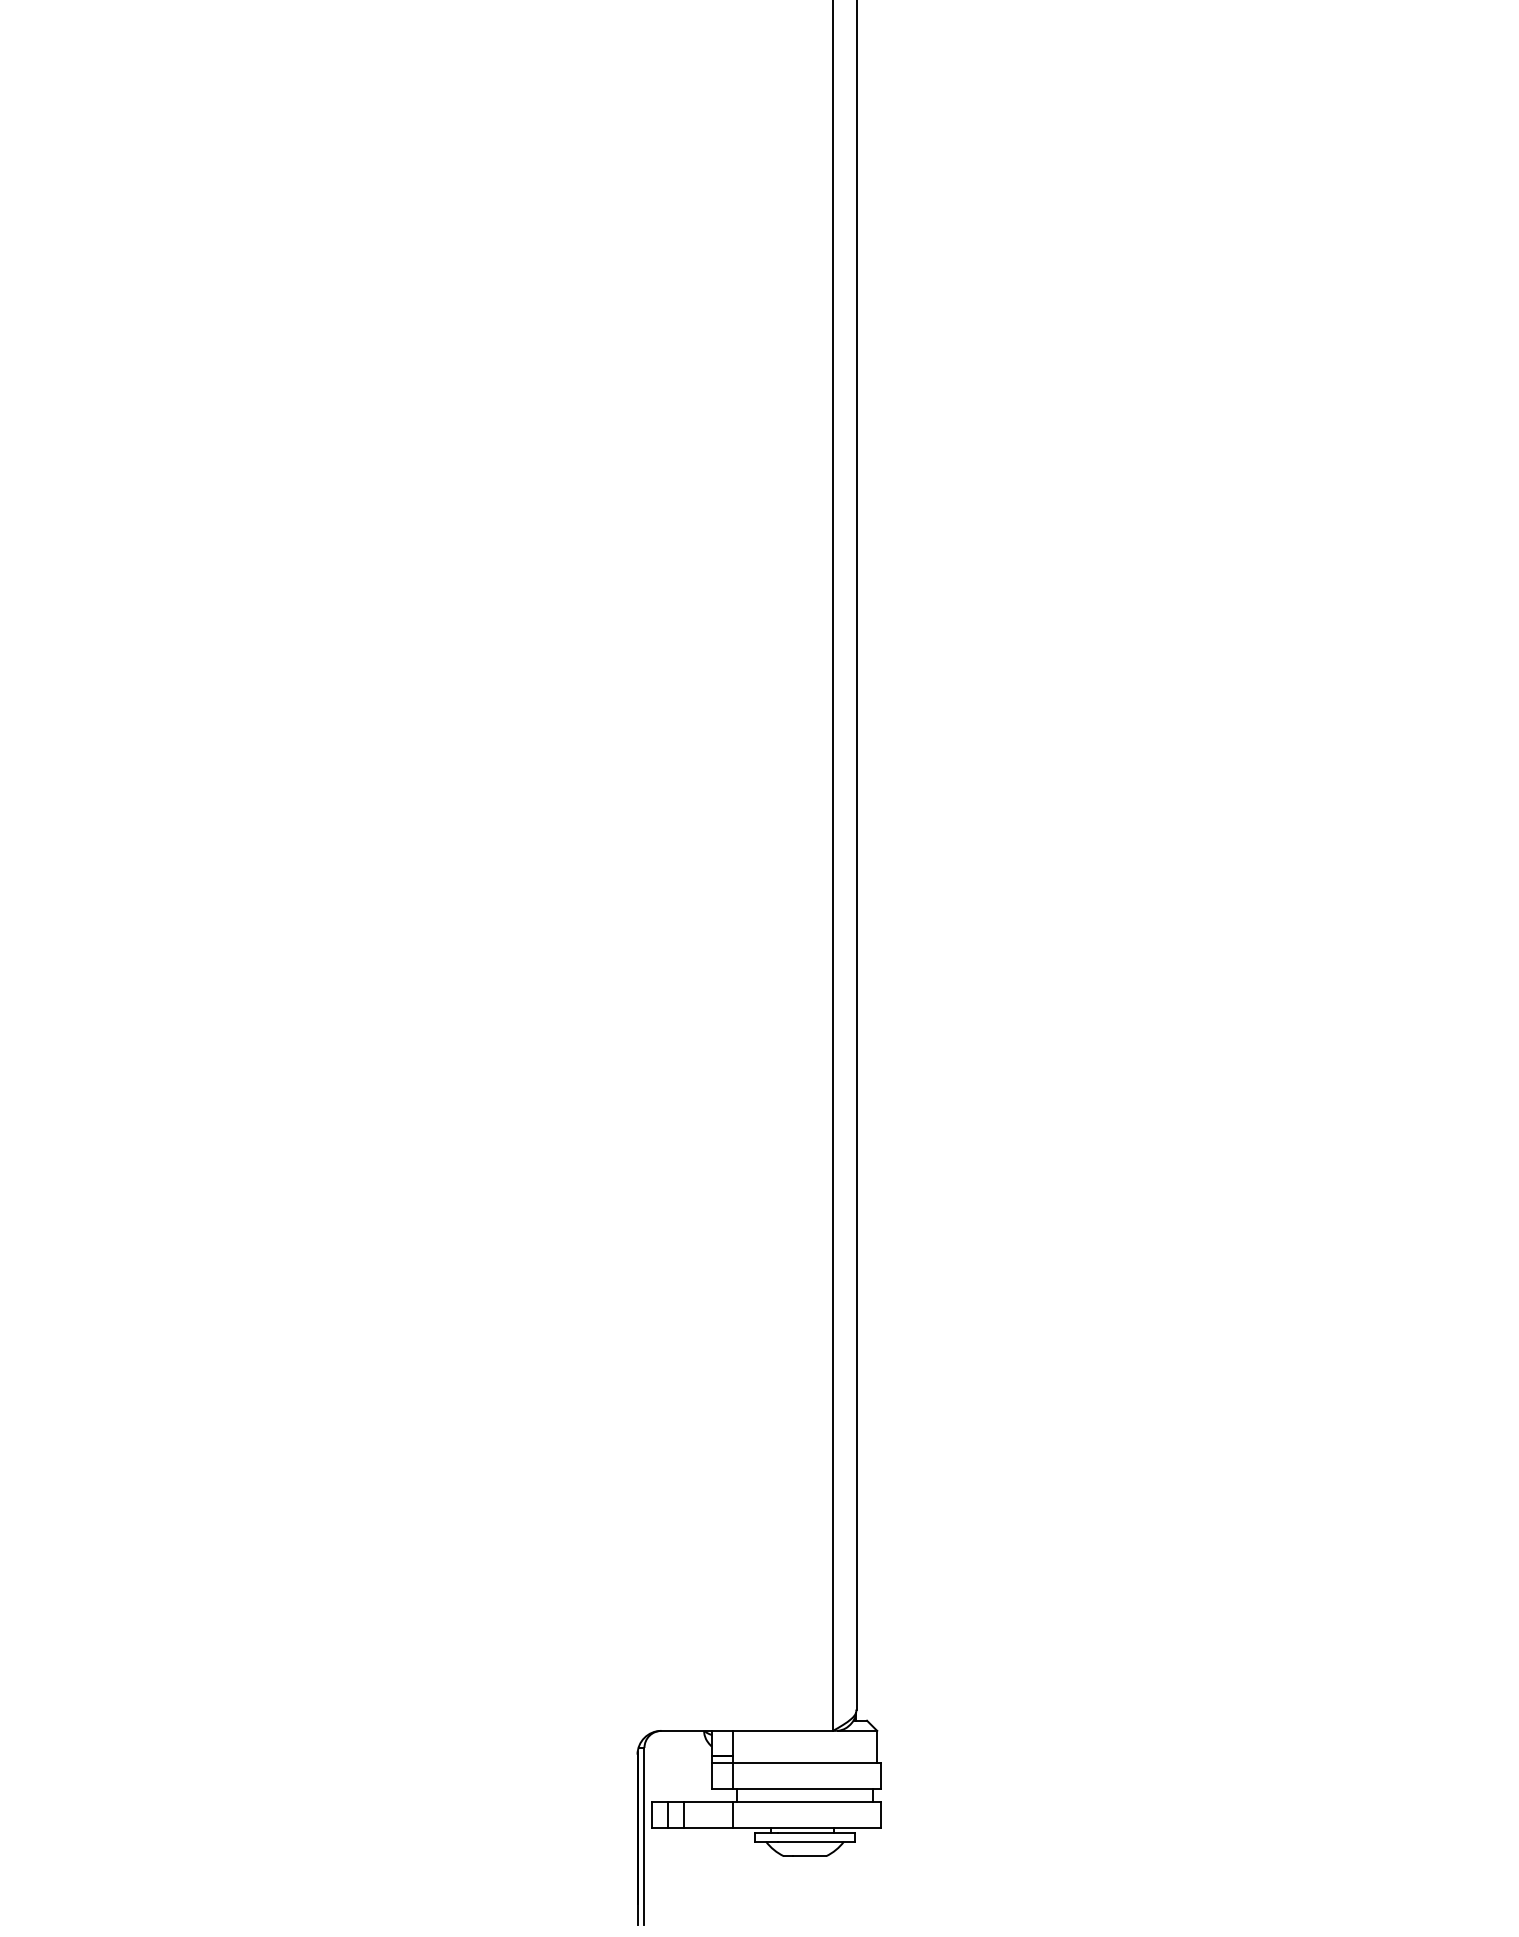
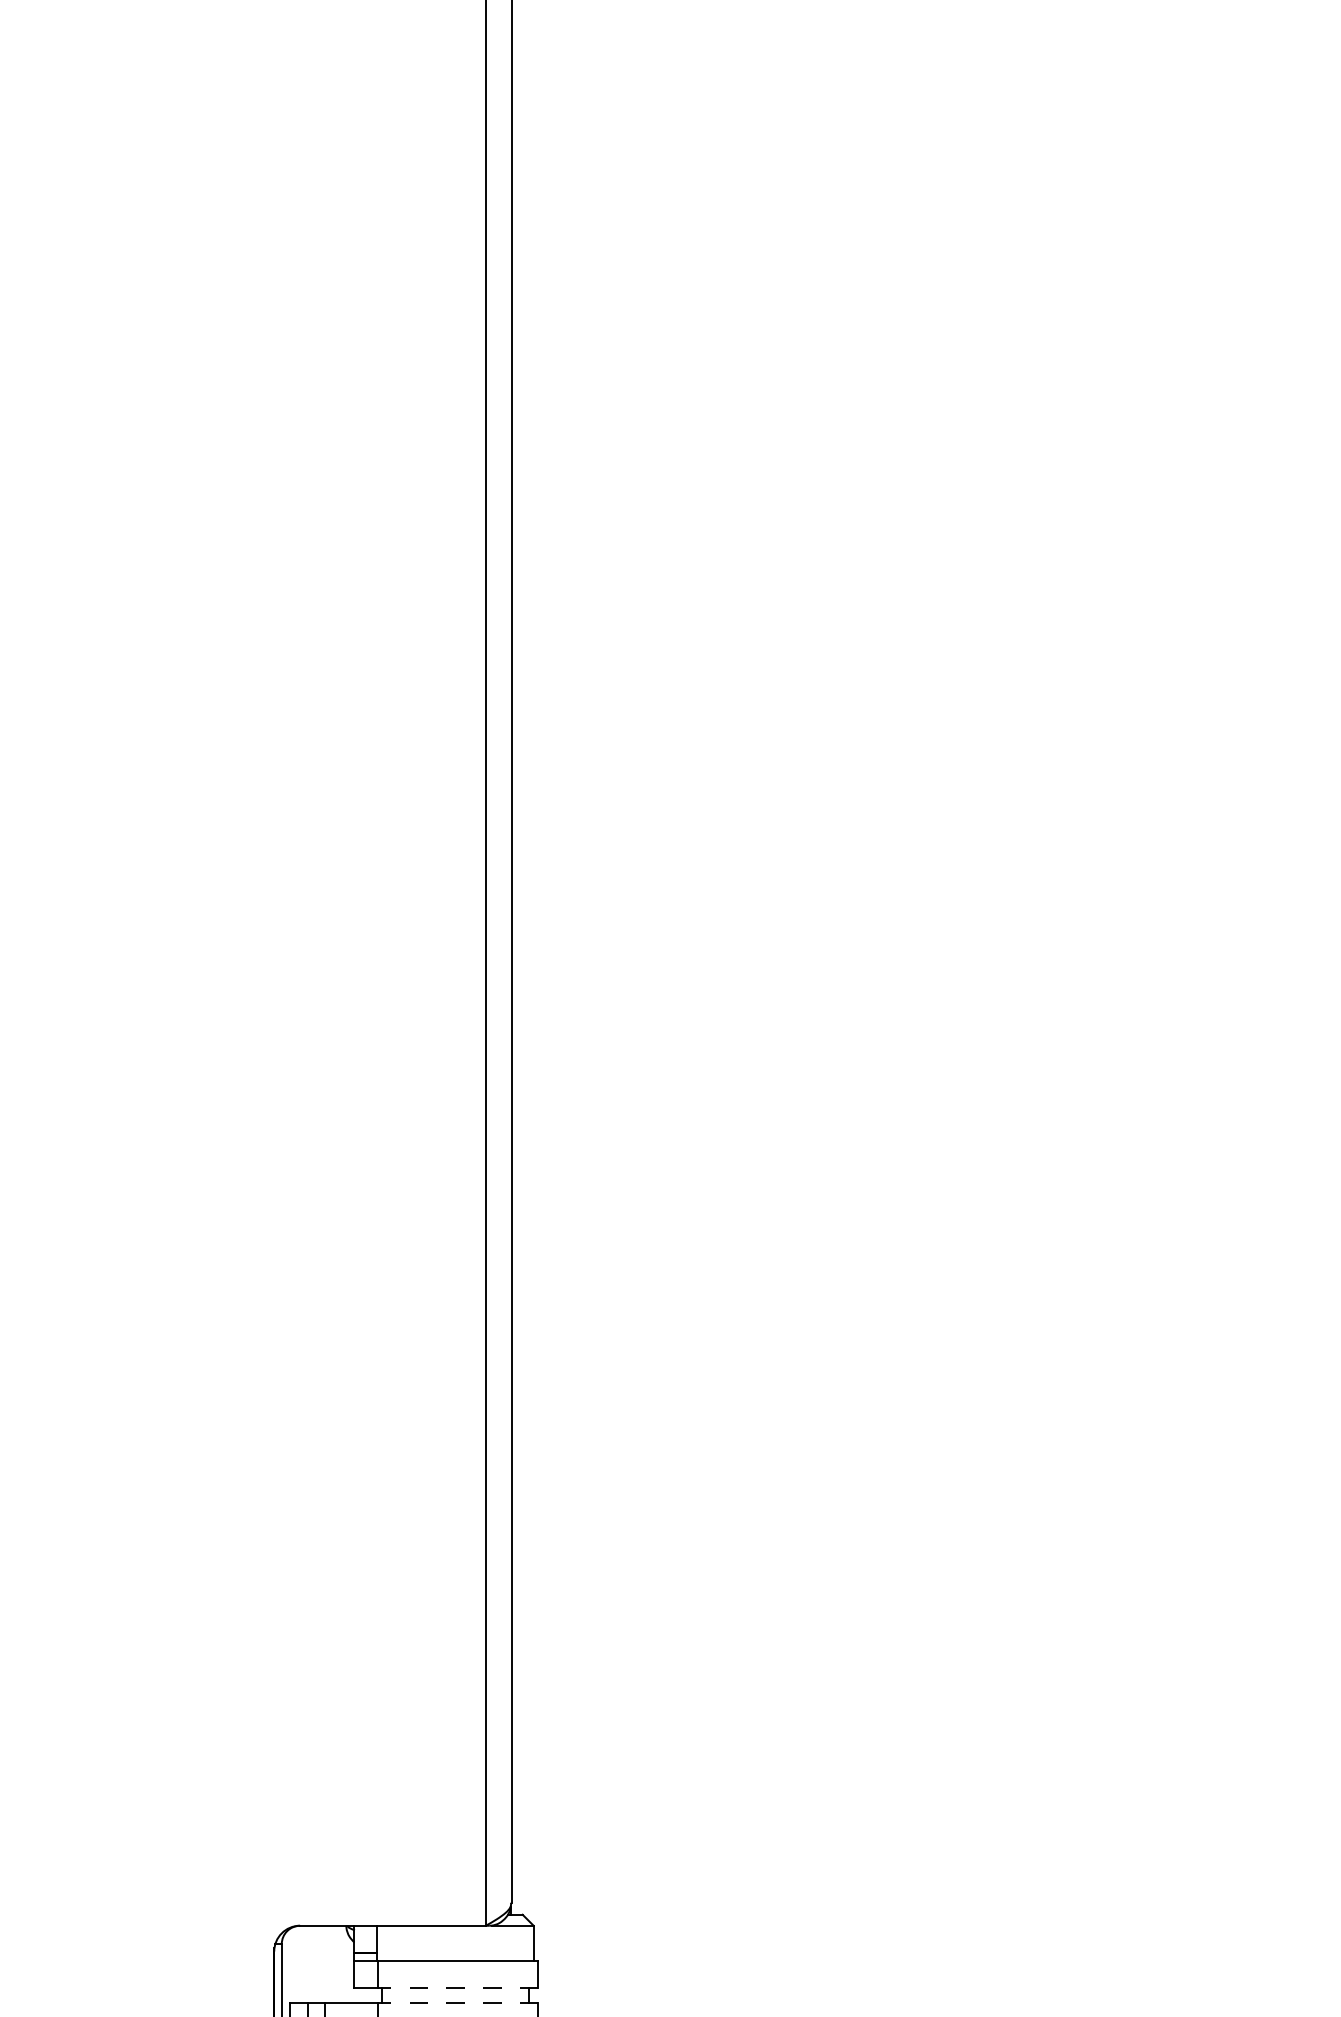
line: (806, 1788) -> (457, 1988), solid -> dashed
line: (806, 1802) -> (457, 2003), solid -> dashed

